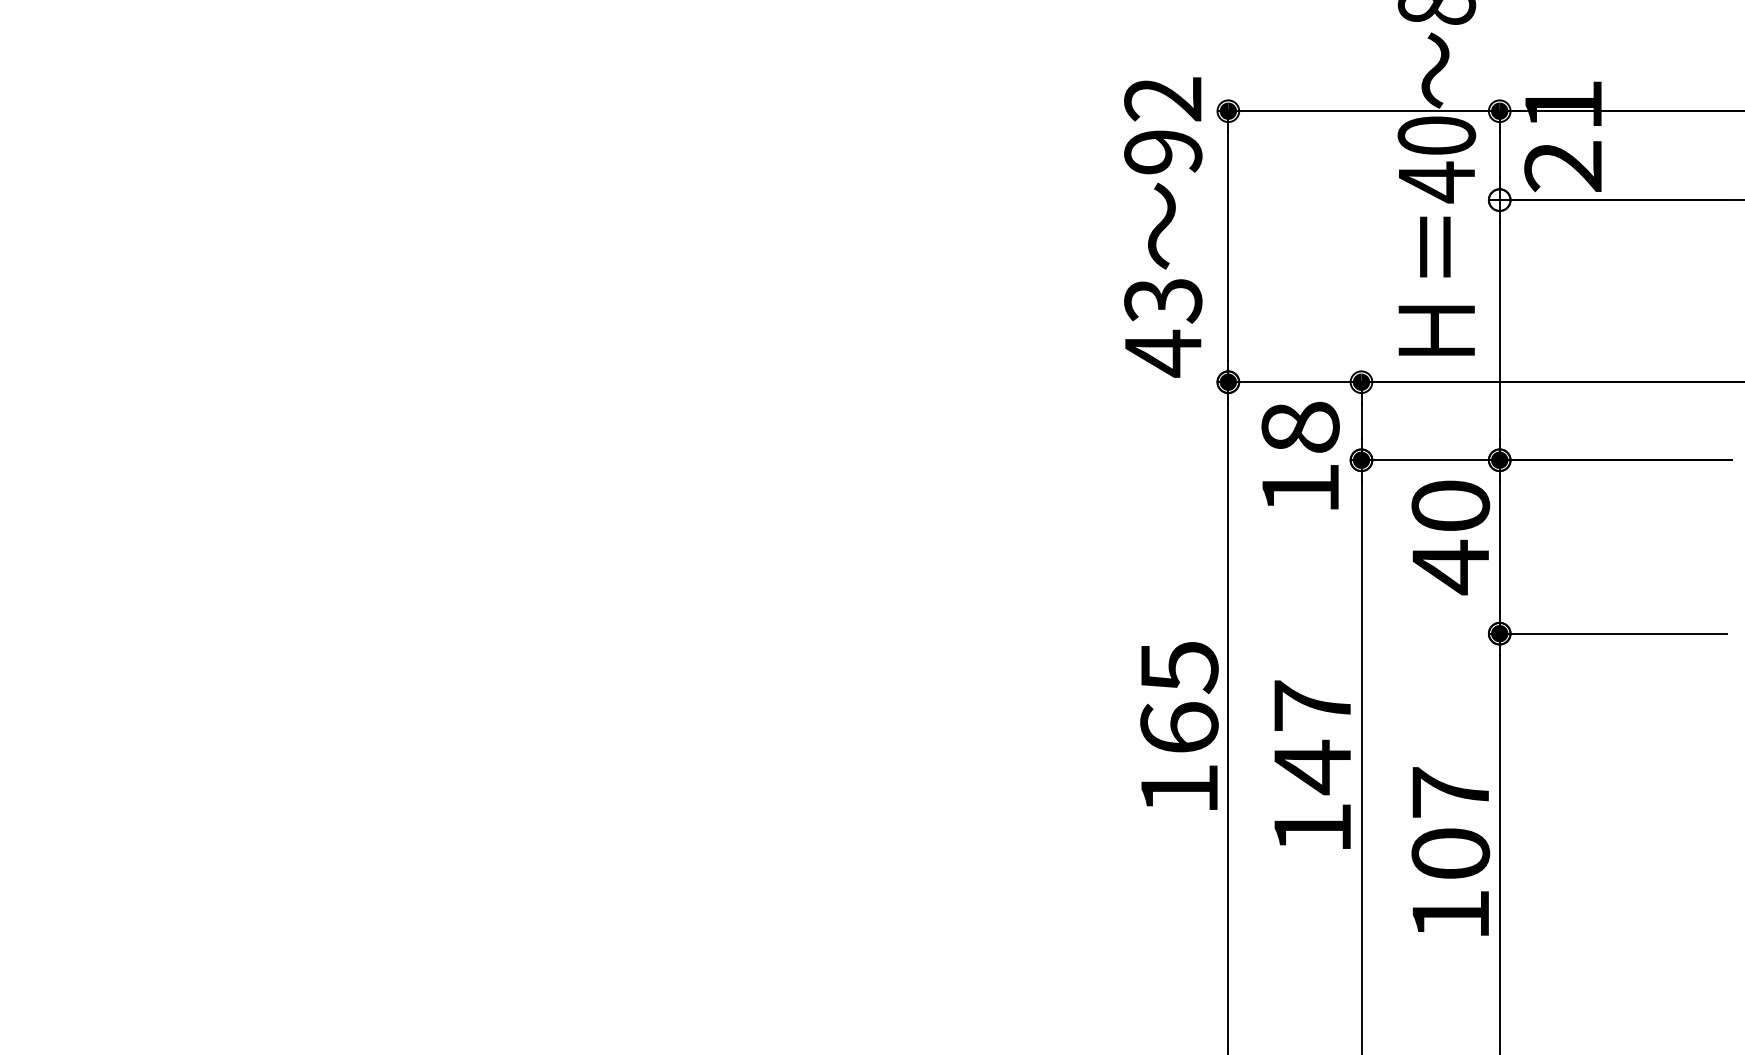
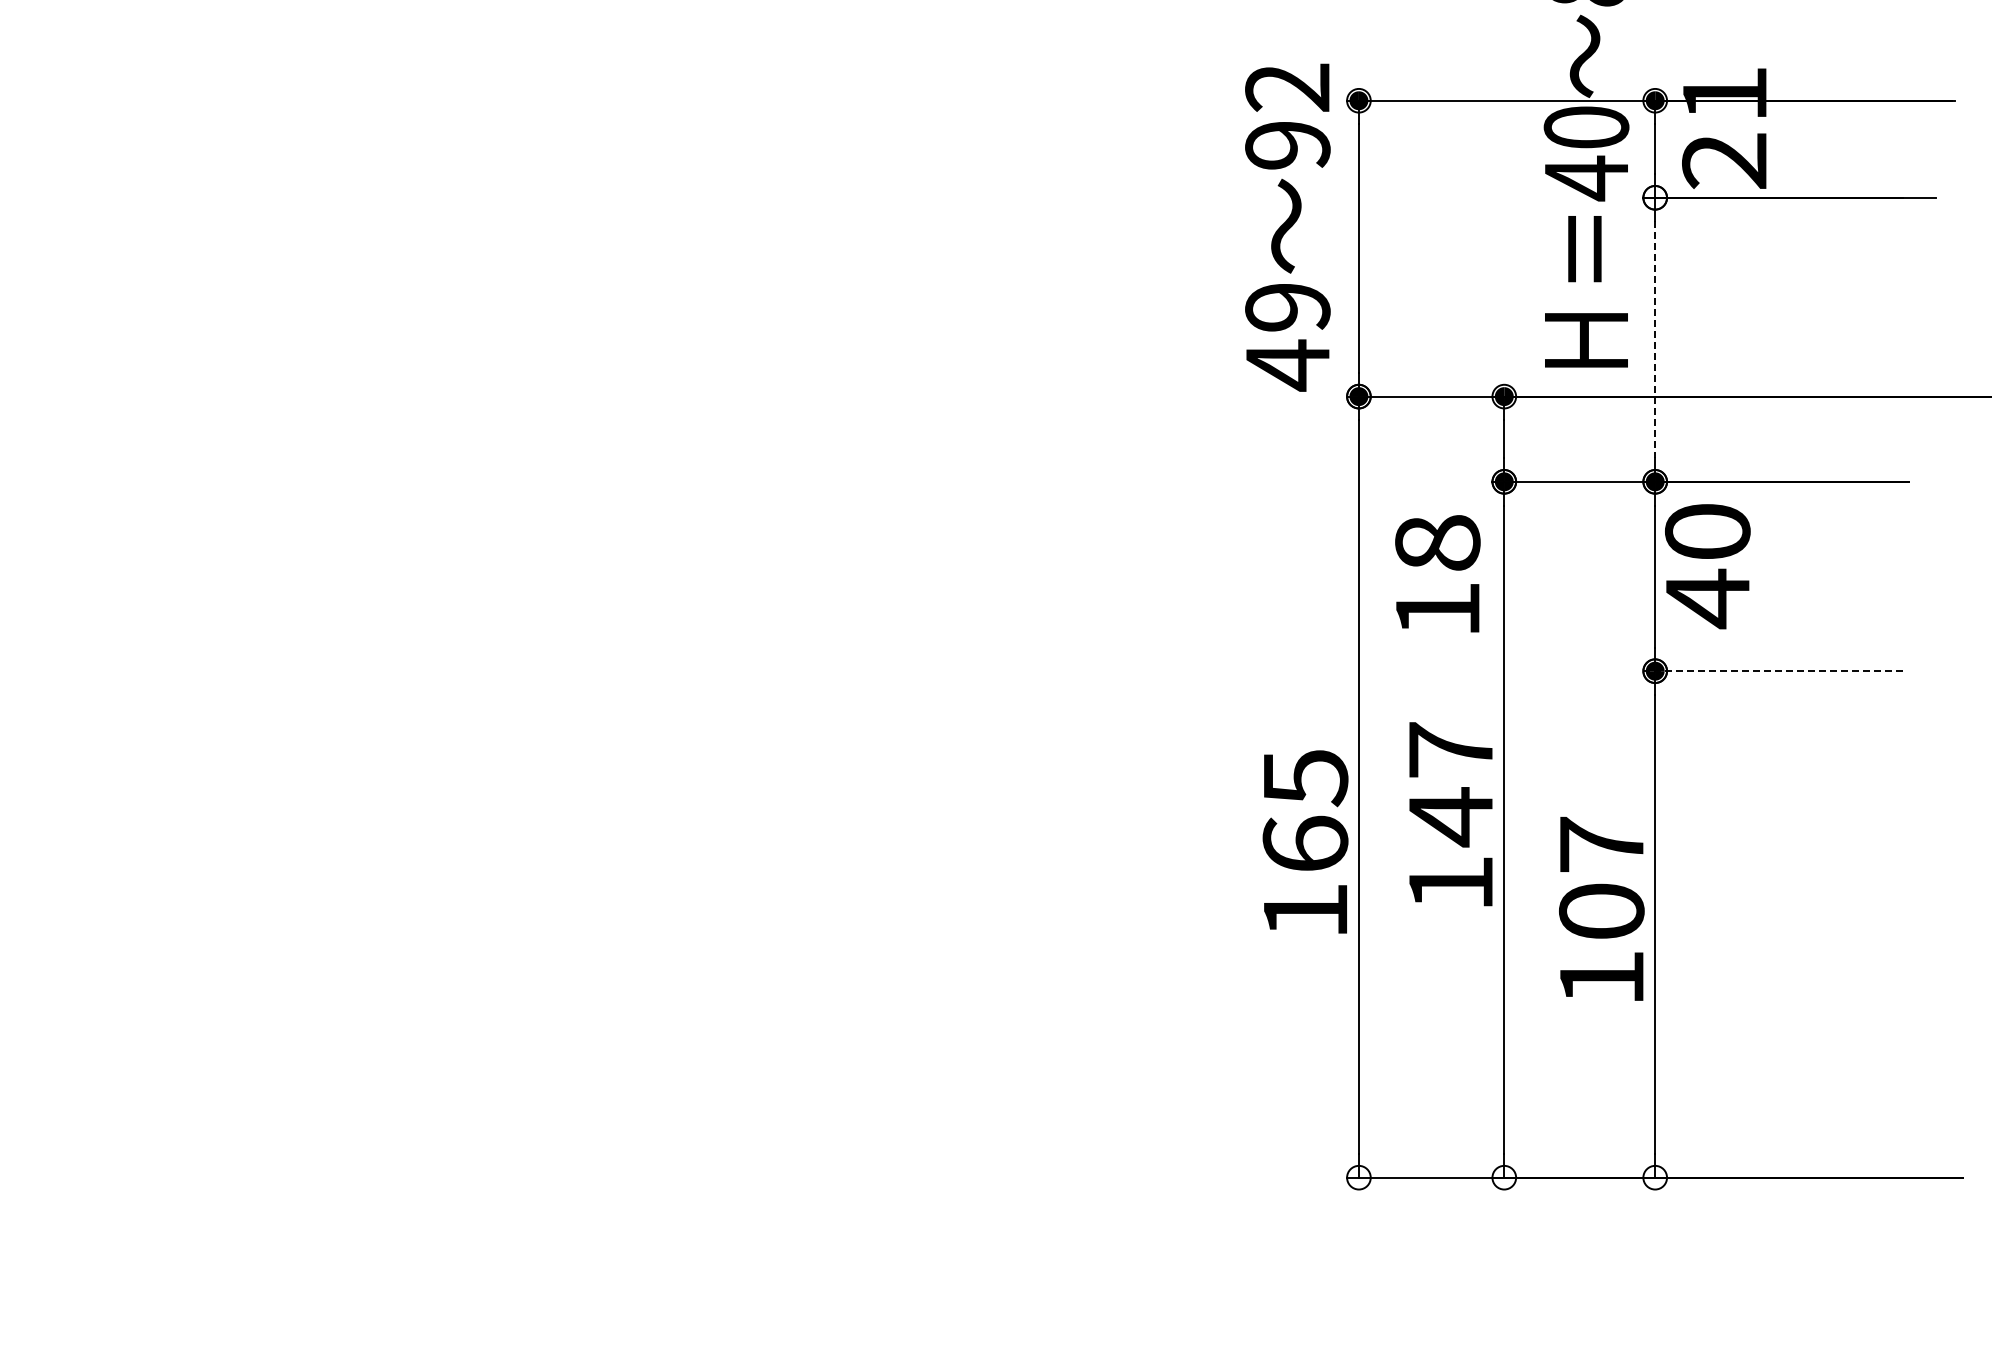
text: (1162, 301) -> (1287, 308), 43 -> 49
line: (1499, 330) -> (1655, 340), solid -> dashed
text: (1300, 455) -> (1437, 573), moved
text: (1450, 537) -> (1707, 566), moved
line: (1608, 633) -> (1773, 671), solid -> dashed
text: (1179, 725) -> (1305, 841), moved

